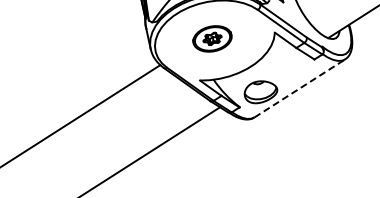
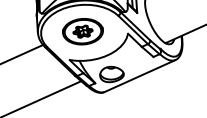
part: (212, 38) -> (83, 31), size x1.43
line: (299, 88) -> (139, 76), dashed -> solid

